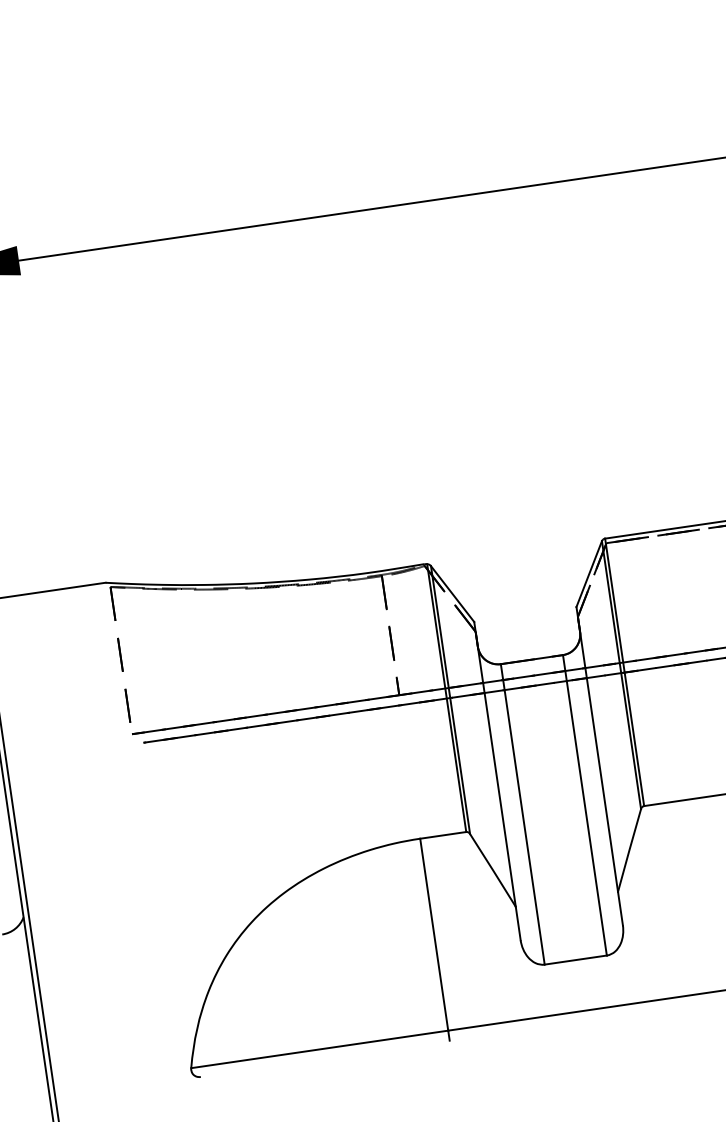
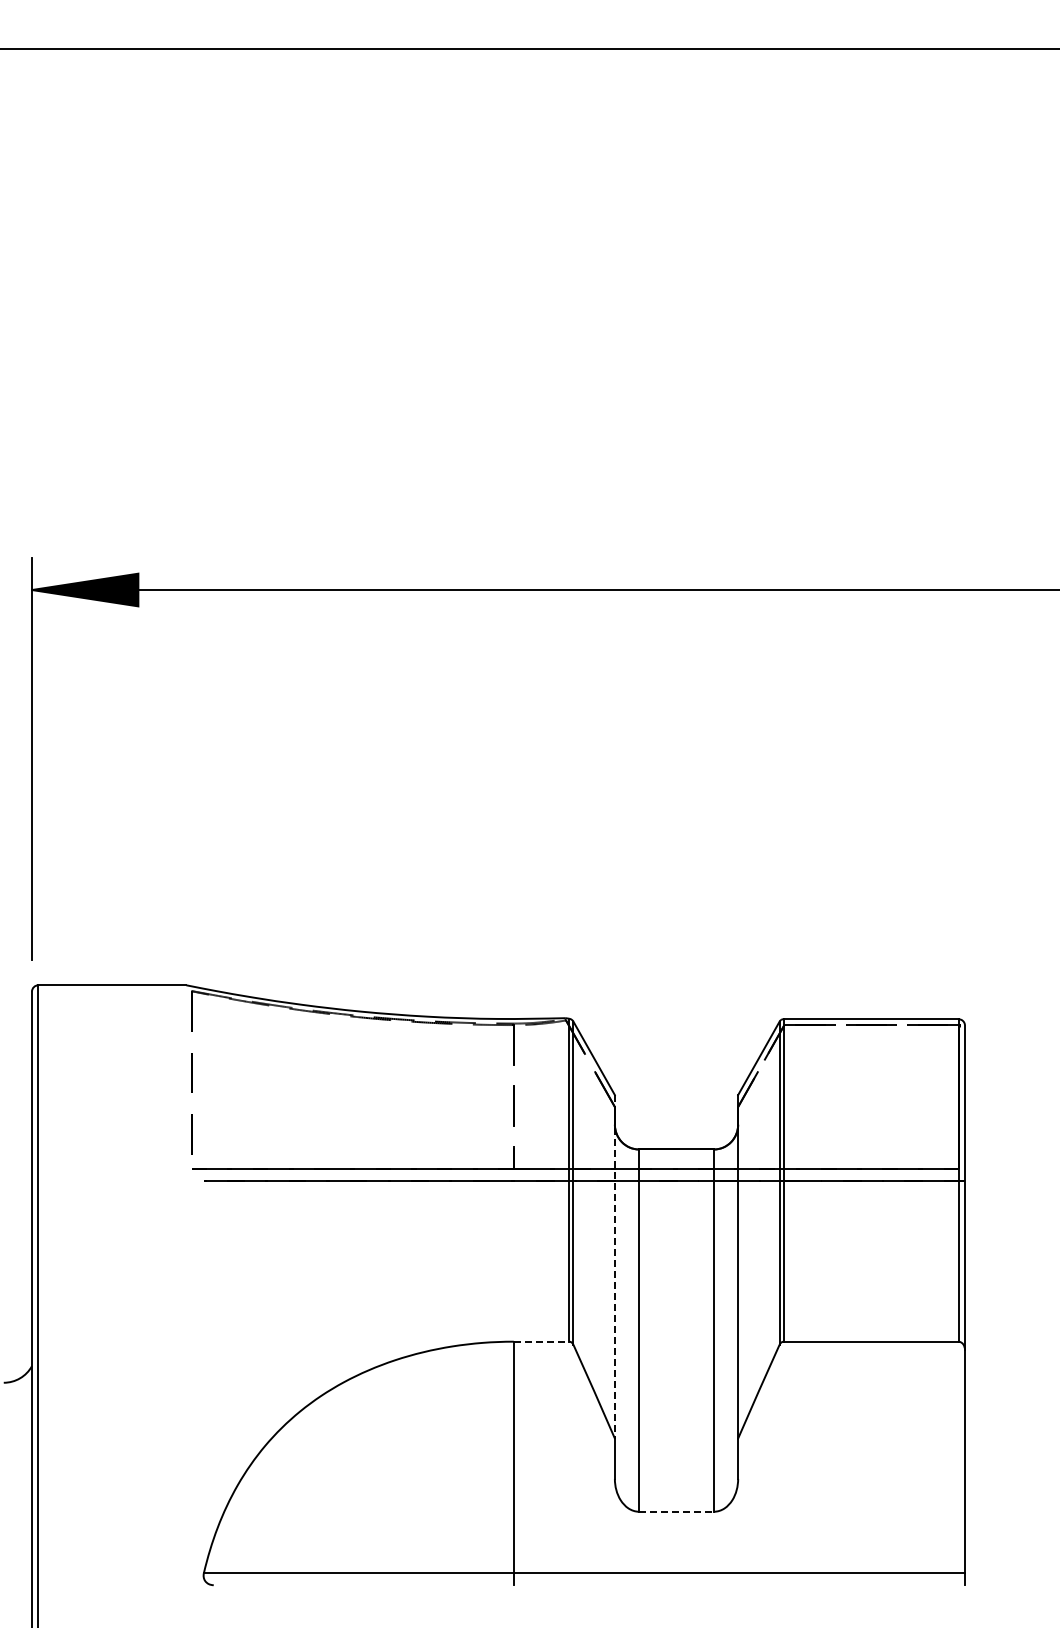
line: (494, 764) -> (614, 1266), solid -> dashed
line: (443, 835) -> (541, 1341), solid -> dashed
line: (576, 959) -> (677, 1511), solid -> dashed

